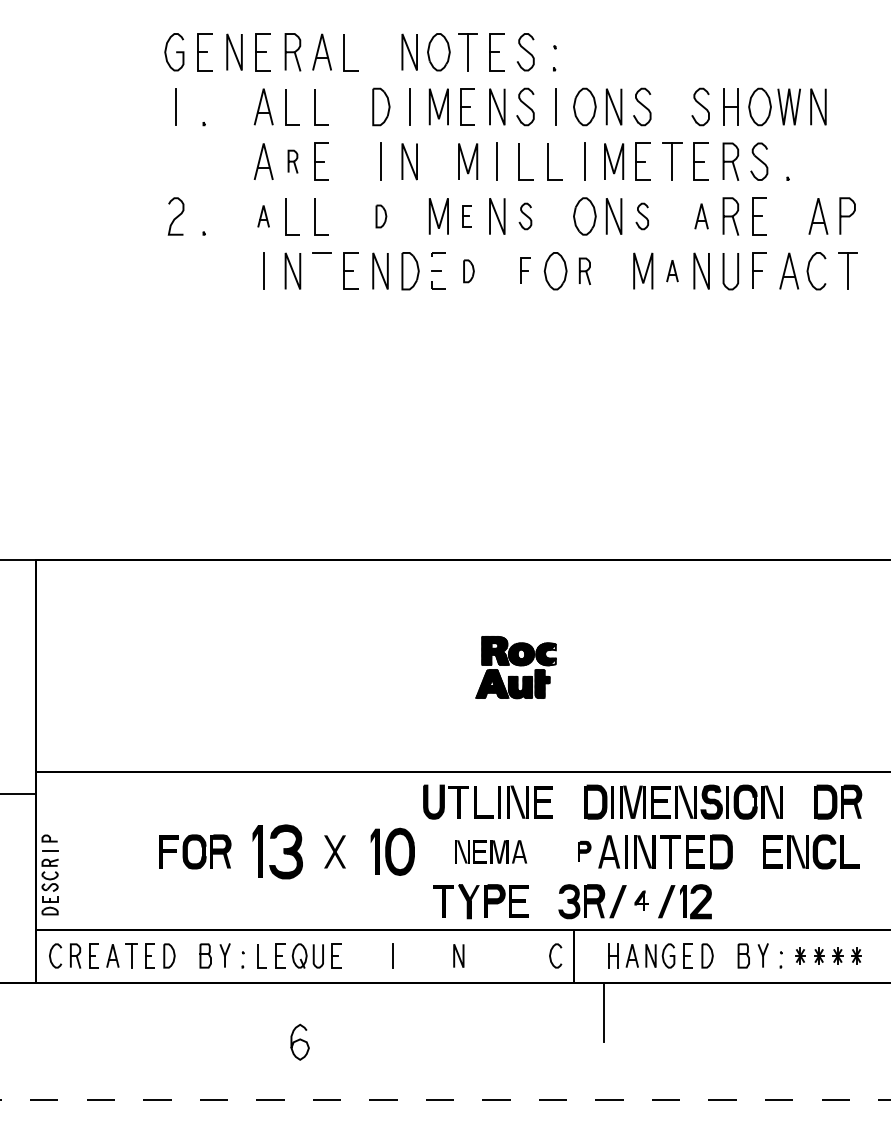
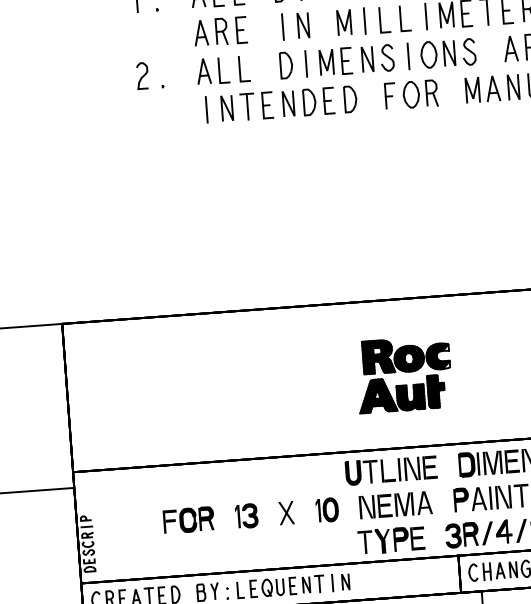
part: (292, 161) -> (221, 31), size x1.67
part: (263, 216) -> (203, 71), size x1.67
part: (381, 216) -> (286, 65), size x1.67
line: (409, 216) -> (306, 63), added
part: (467, 216) -> (346, 61), size x1.67
part: (525, 216) -> (387, 58), size x1.43
line: (555, 216) -> (408, 56), added
part: (642, 216) -> (469, 51), size x1.43
part: (701, 216) -> (510, 48), size x1.43
line: (322, 270) -> (247, 106), added
line: (431, 270) -> (324, 100), dashed -> solid
part: (525, 270) -> (390, 95), size x1.43
part: (672, 270) -> (493, 88), size x1.67
part: (468, 271) -> (350, 99), size x1.67
part: (584, 271) -> (431, 93), size x1.43
part: (515, 667) -> (403, 374), size x1.67
part: (277, 851) -> (246, 515), size x0.62
part: (392, 851) -> (326, 509), size x0.71
part: (490, 851) -> (395, 504), size x1.43
part: (584, 851) -> (461, 499), size x1.67
part: (641, 900) -> (503, 531), size x1.67
curve: (551, 954) -> (470, 571), moved
part: (365, 955) -> (313, 584), added
line: (458, 955) -> (345, 581), moved

